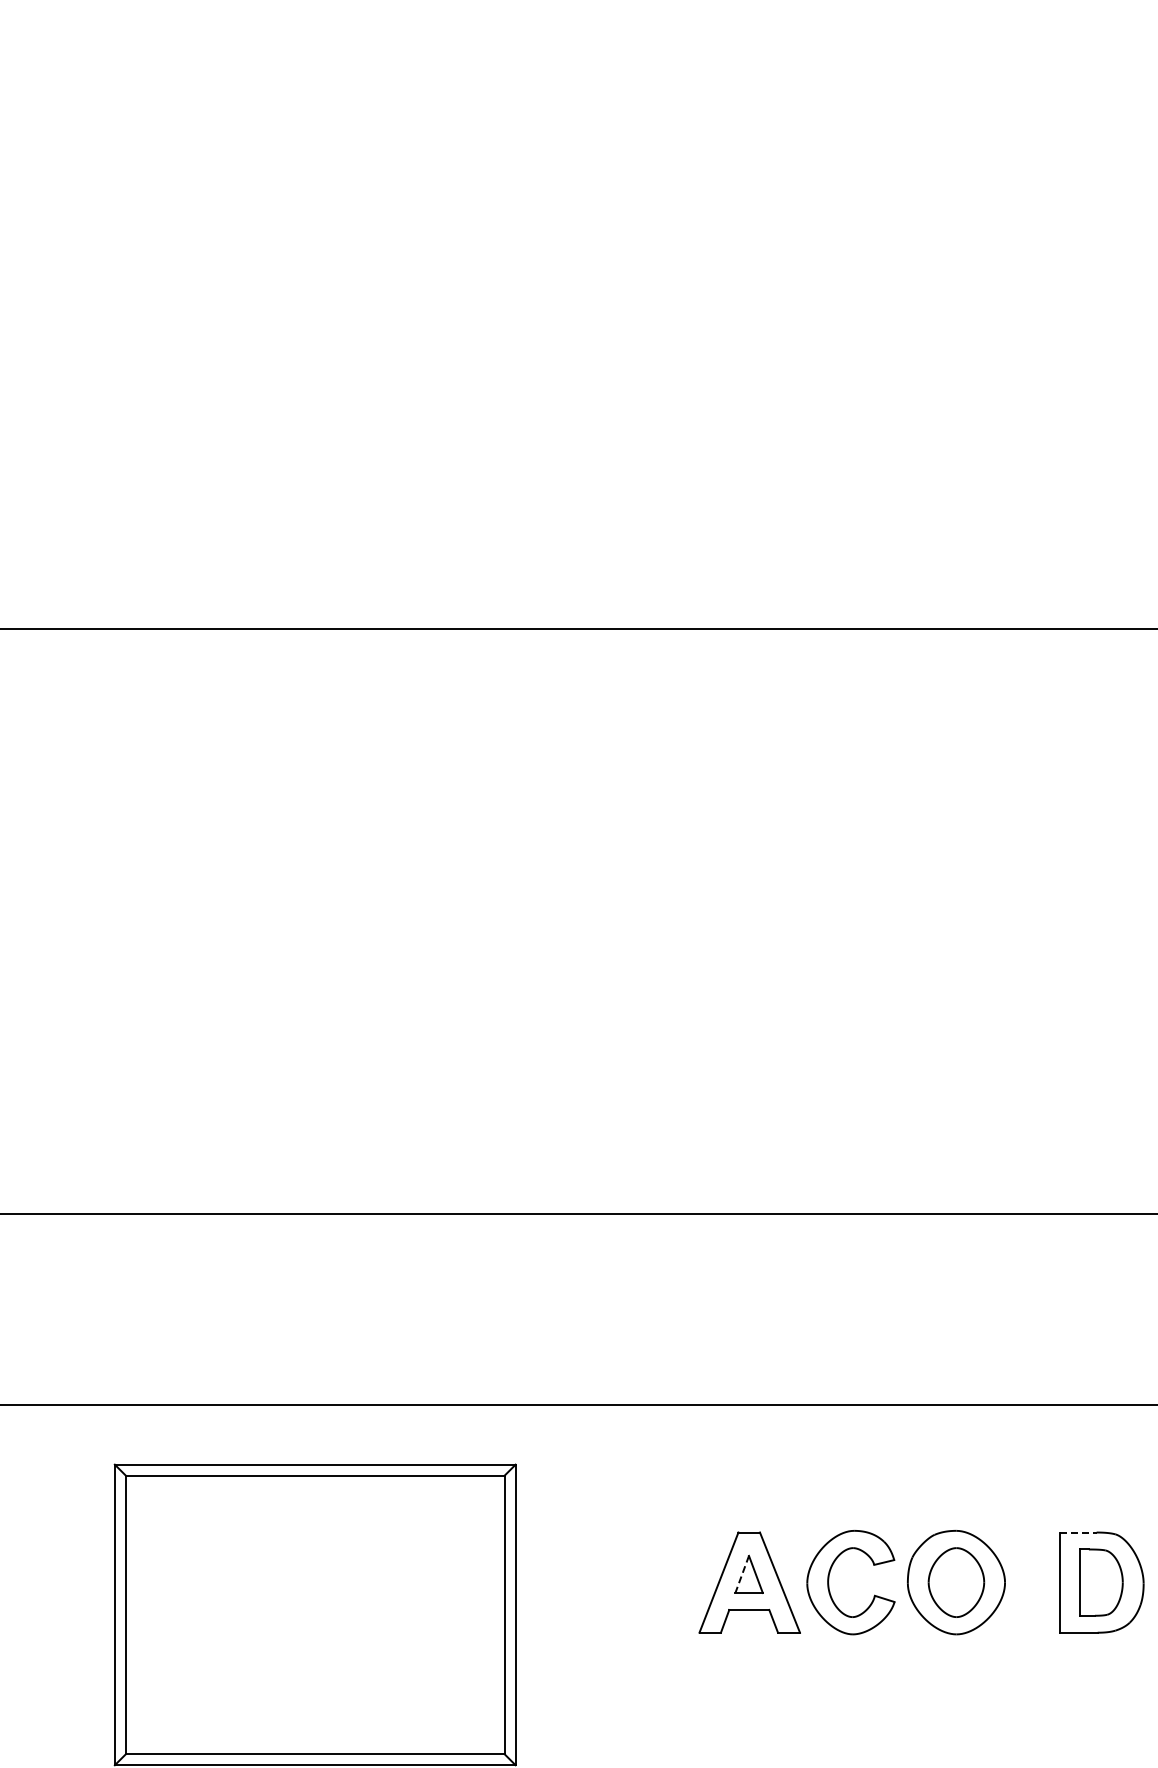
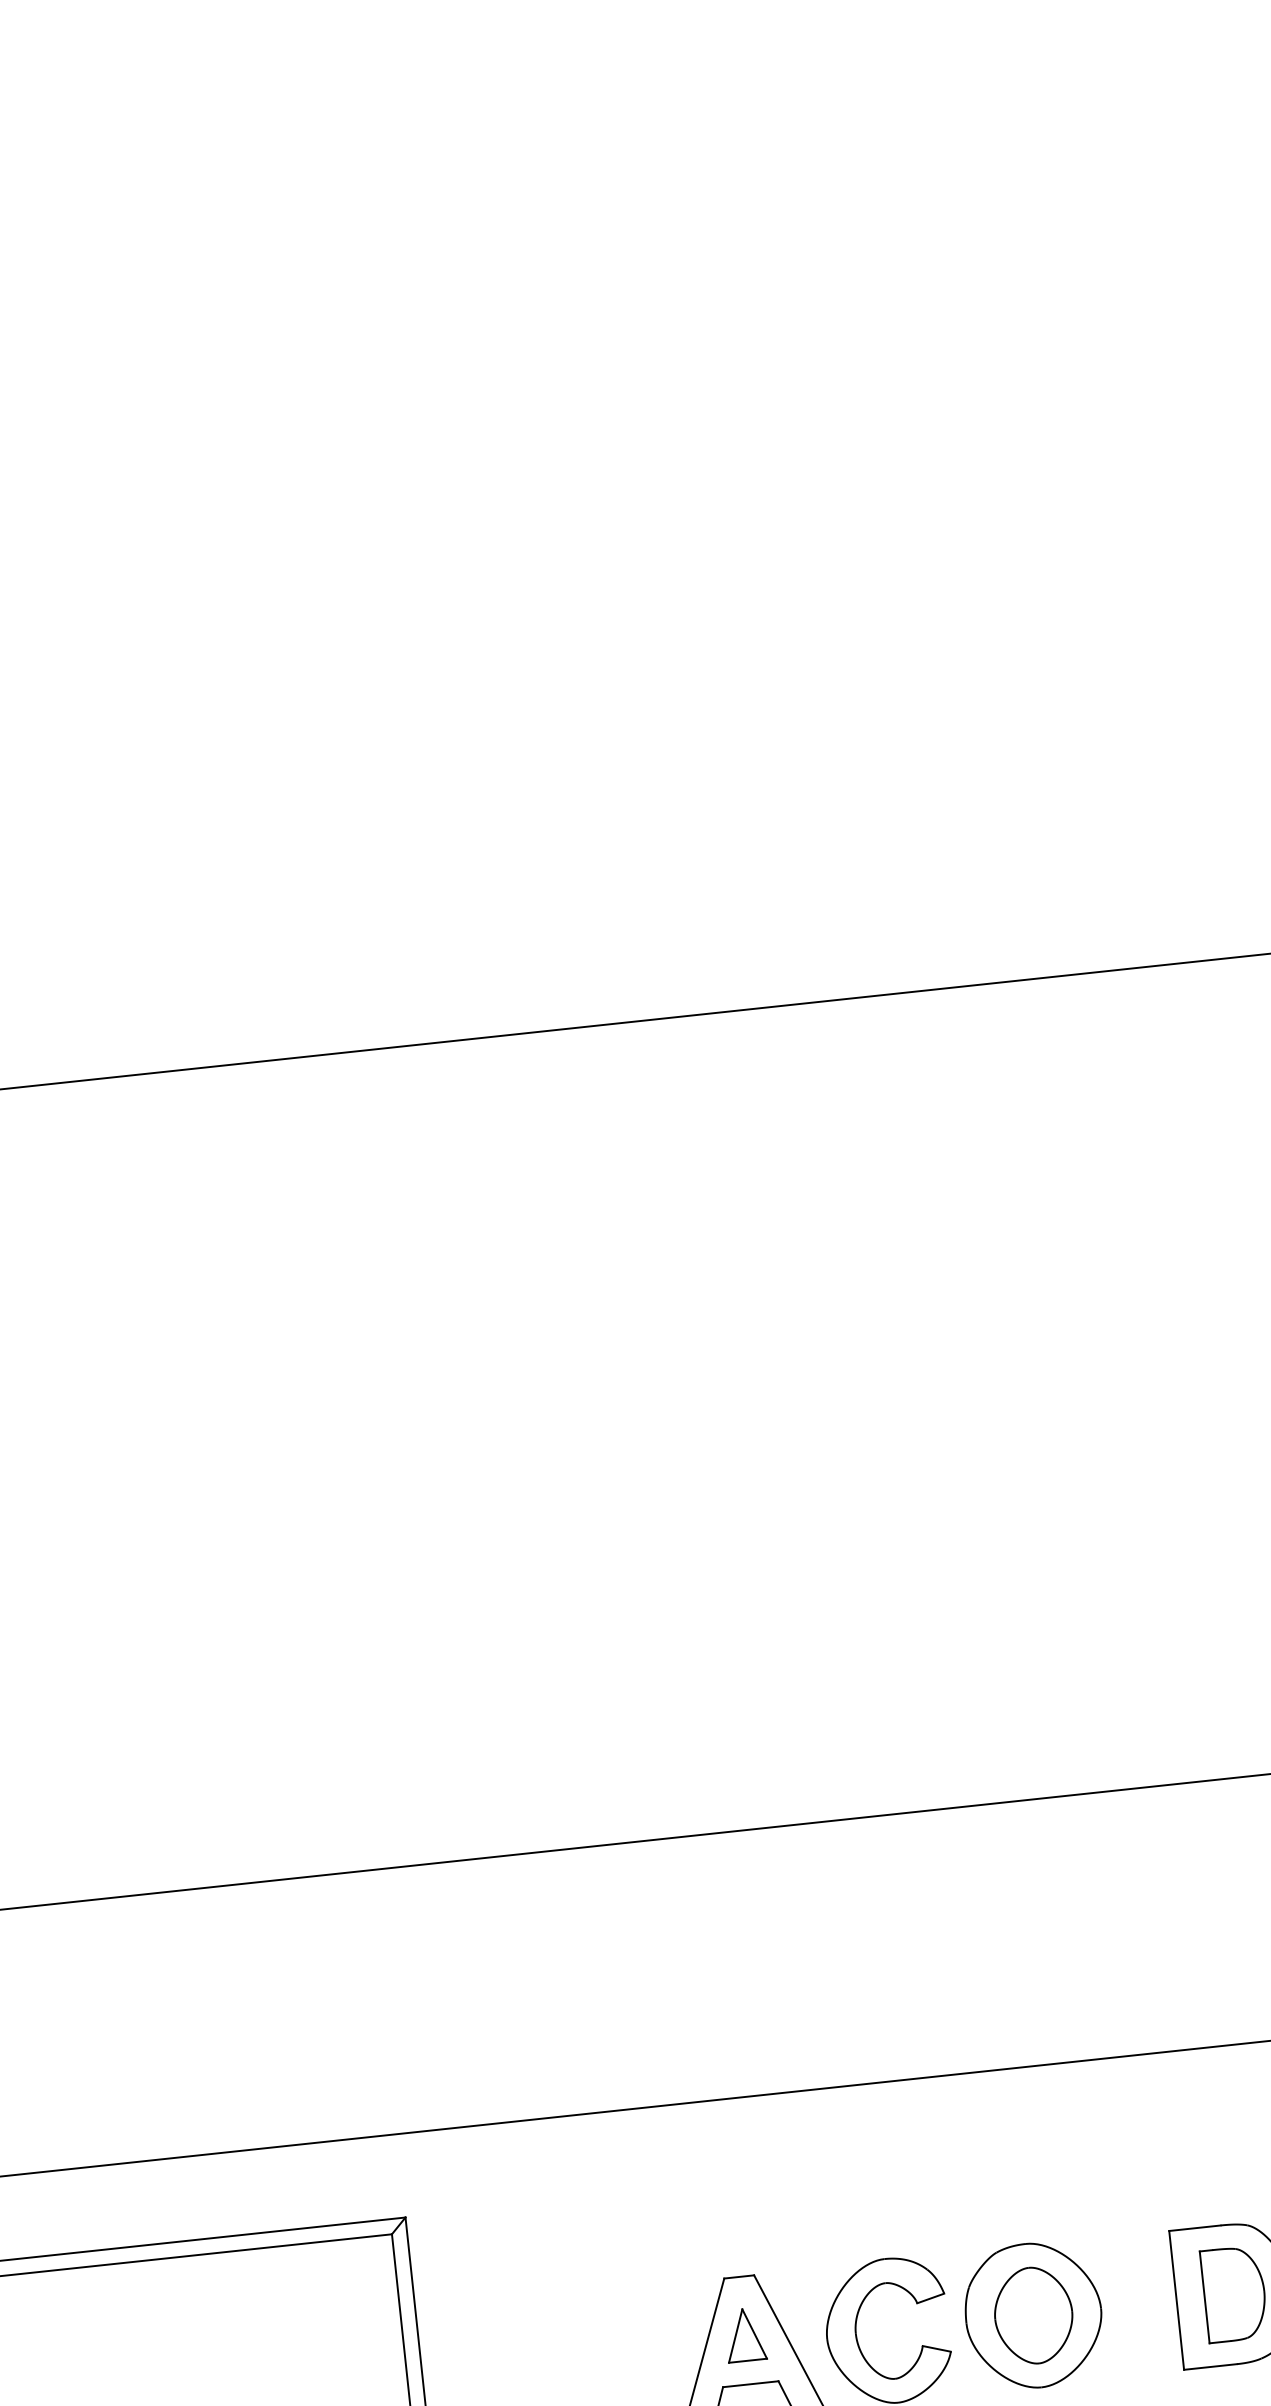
line: (1078, 1532) -> (1195, 2228), dashed -> solid
line: (742, 1574) -> (736, 2336), dashed -> solid

